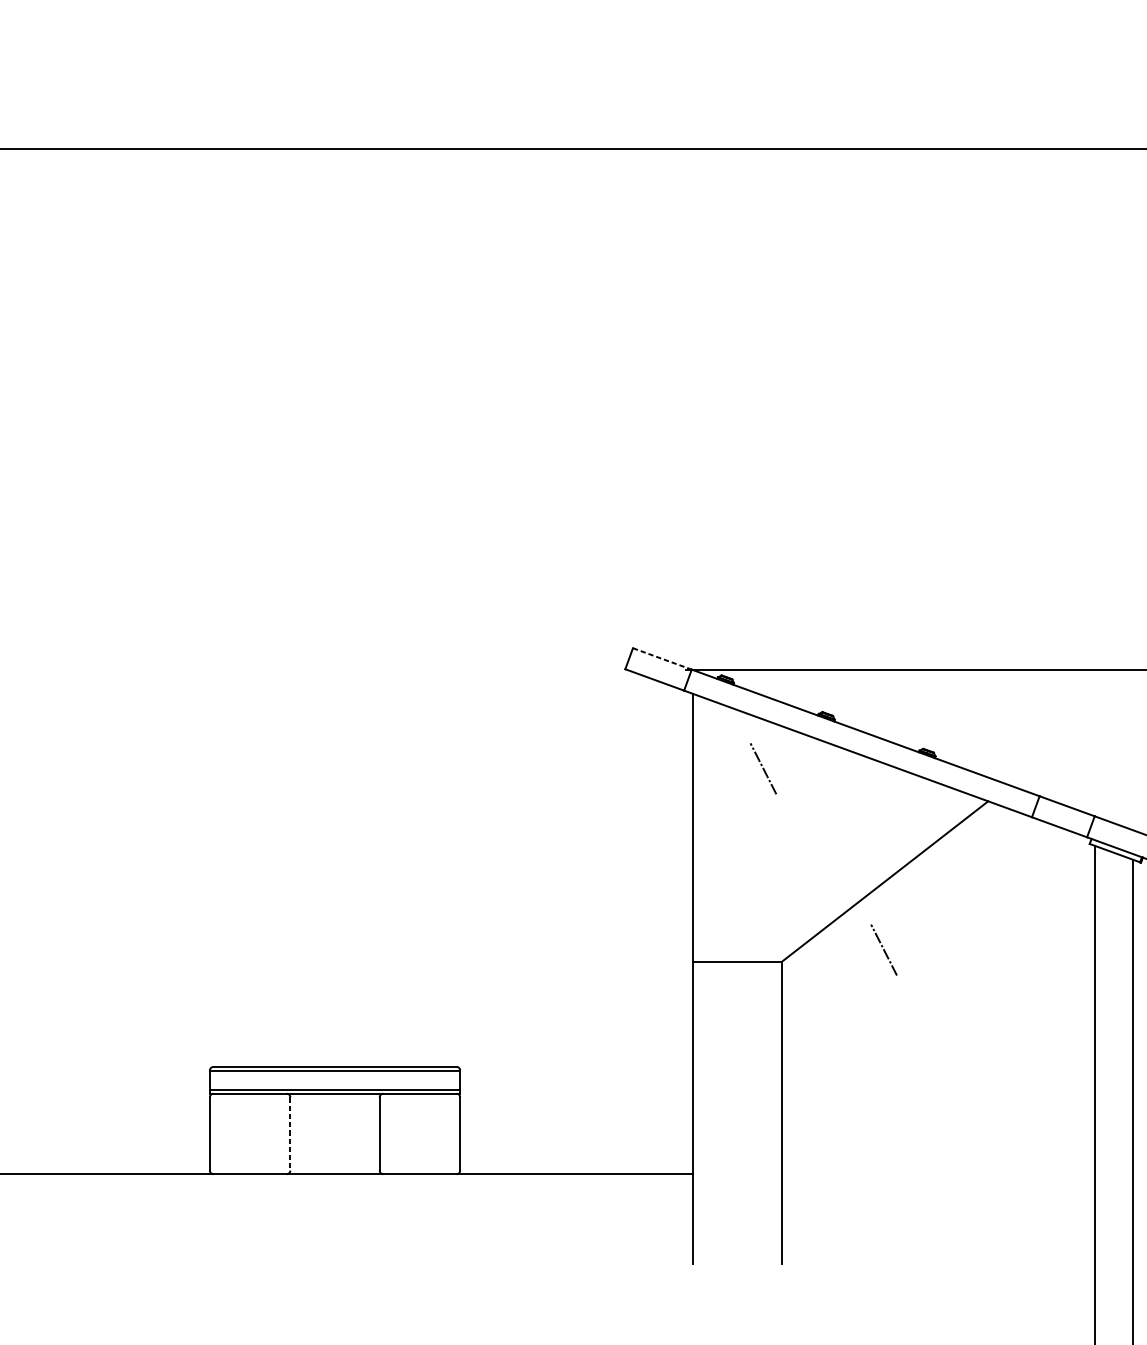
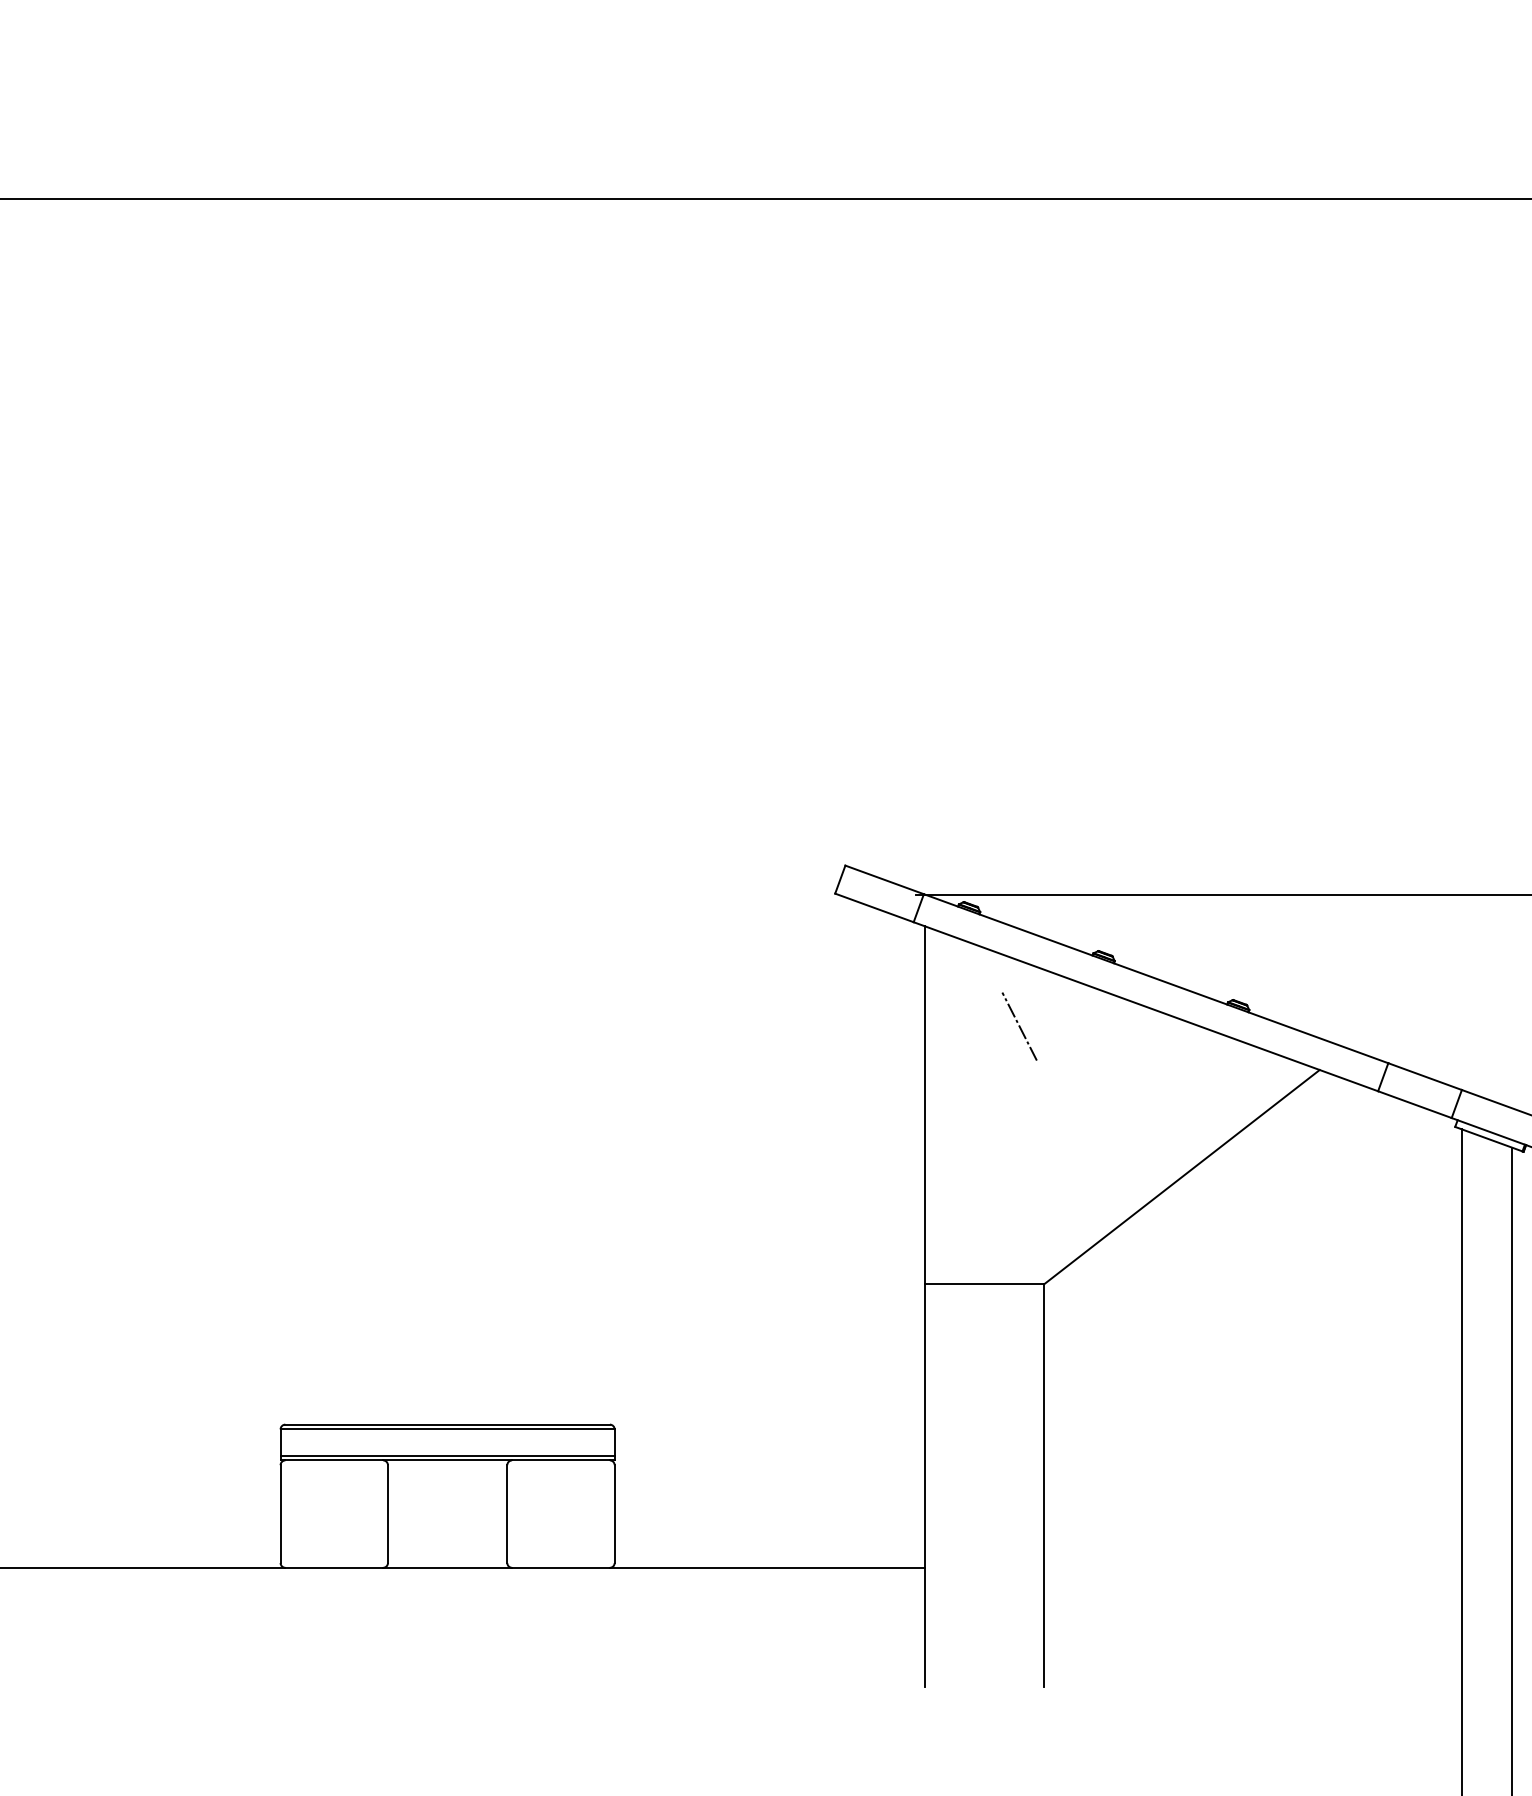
line: (662, 658) -> (884, 879), dashed -> solid
line: (883, 950) -> (1180, 1268), removed
line: (290, 1134) -> (387, 1514), dashed -> solid

